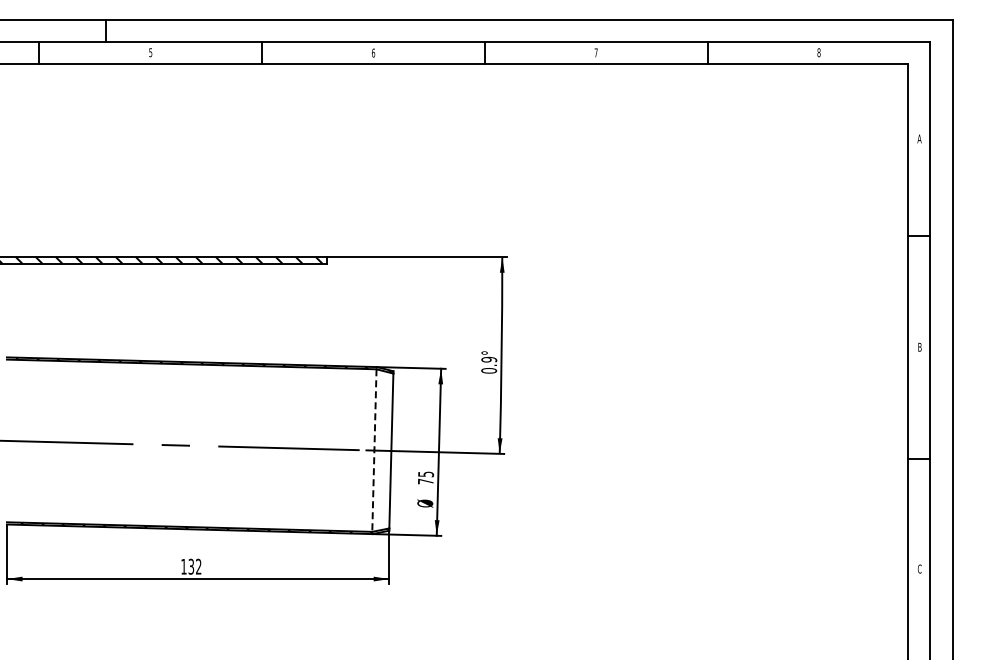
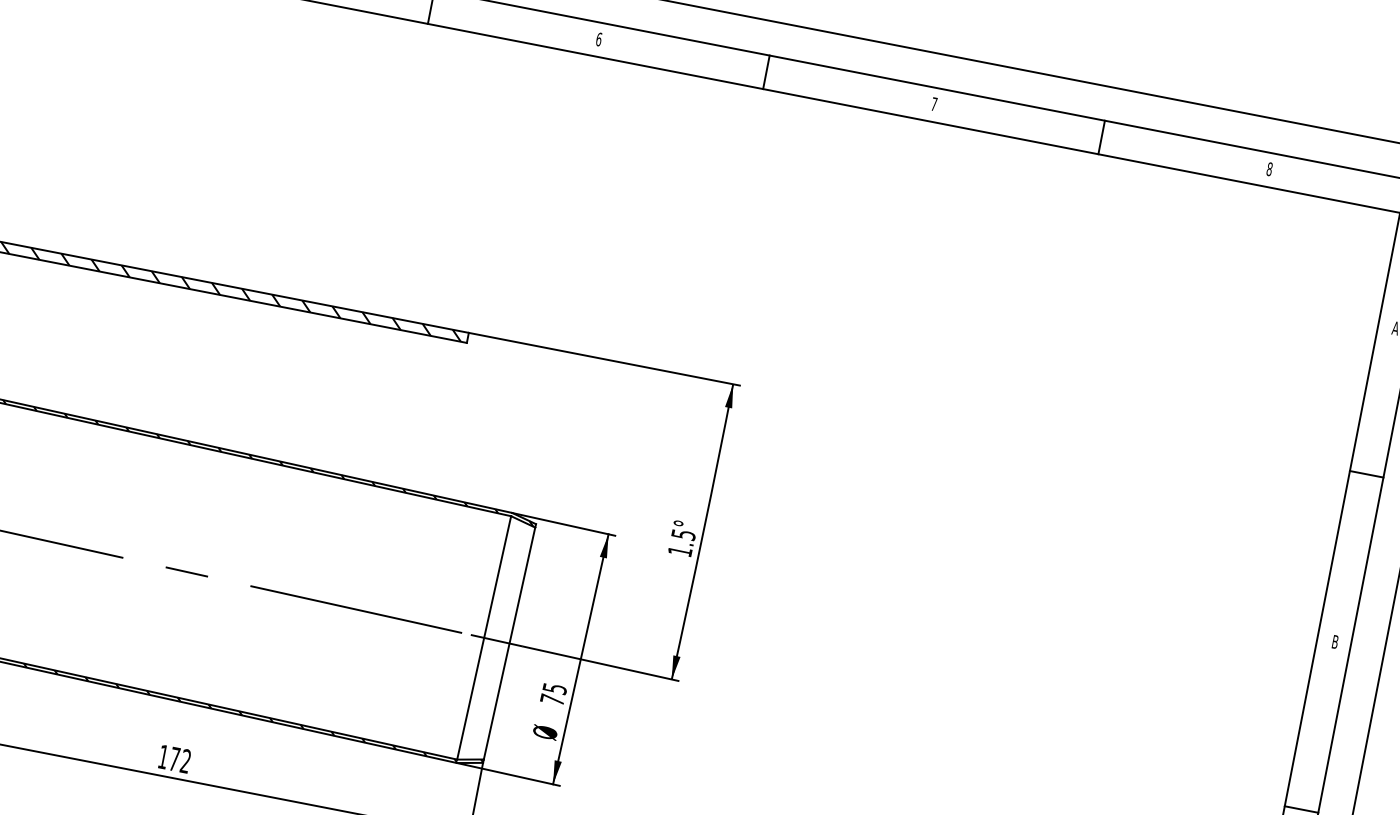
text: (489, 364) -> (682, 542), 0.9° -> 1.5°
line: (374, 451) -> (484, 639), dashed -> solid
text: (191, 566) -> (174, 758), 132 -> 172

